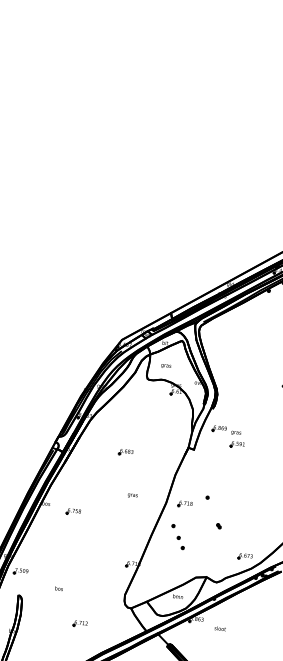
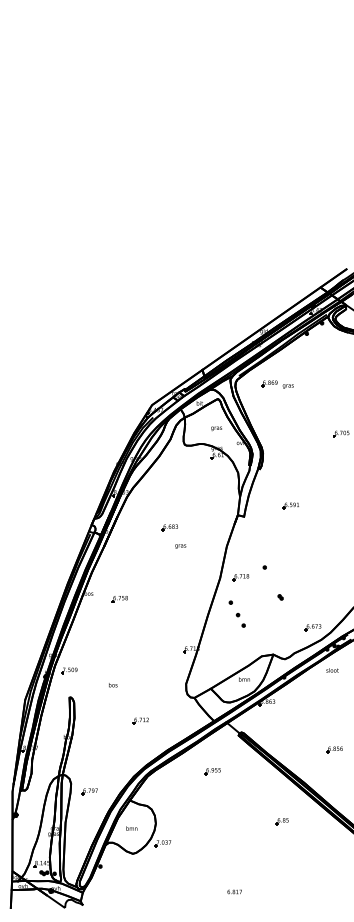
text: (166, 366) -> (216, 428), moved
part: (226, 430) -> (277, 384), moved
text: (132, 495) -> (180, 546), moved
text: (220, 628) -> (332, 670), moved

